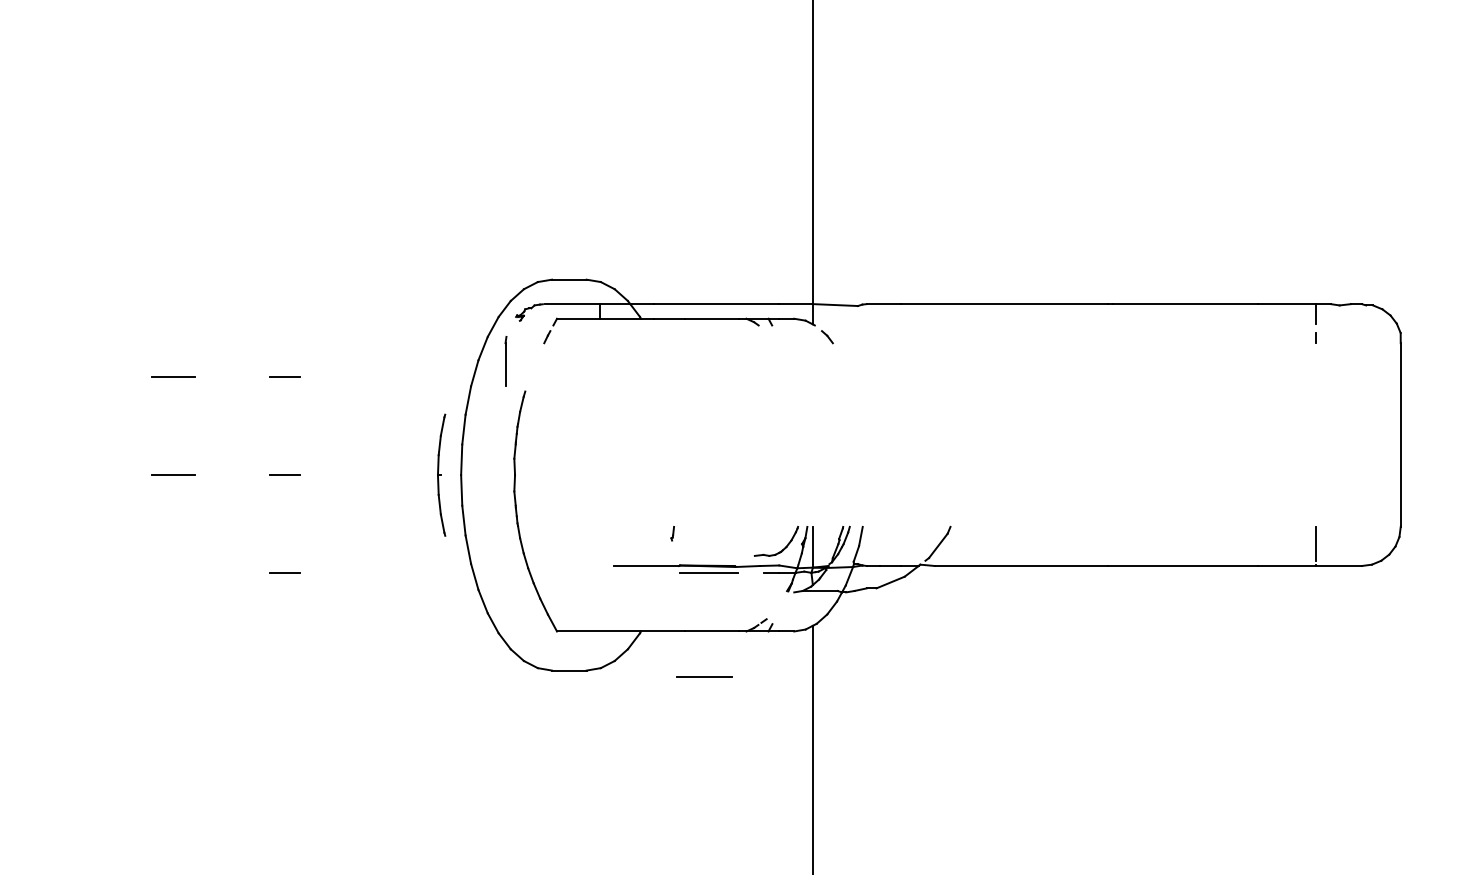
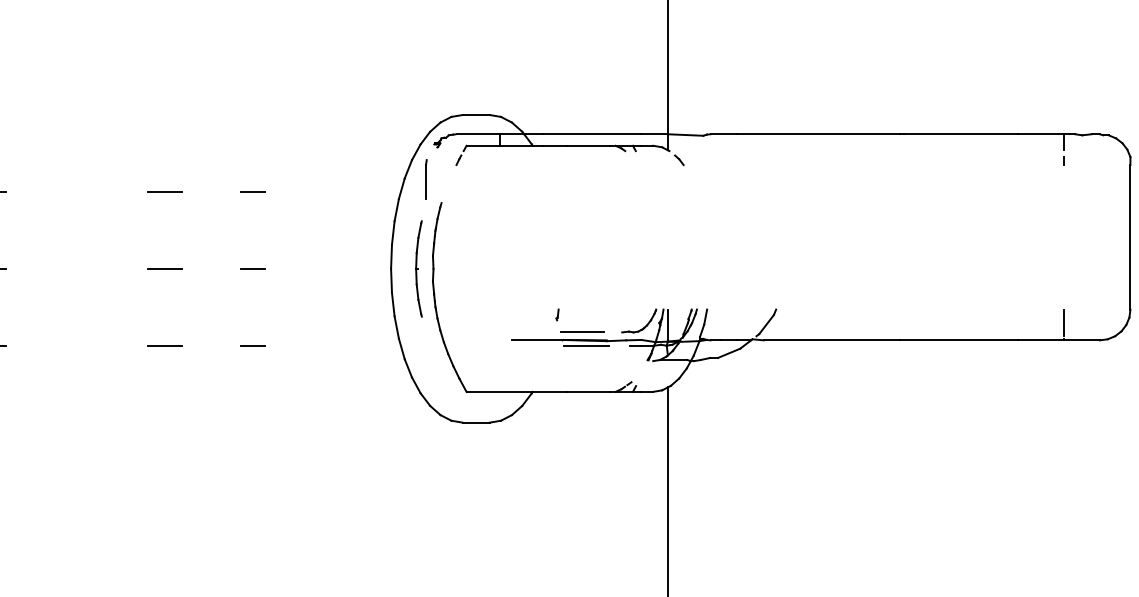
part: (441, 474) -> (418, 268), moved
line: (173, 572) -> (164, 345), added
line: (704, 676) -> (582, 332), moved

